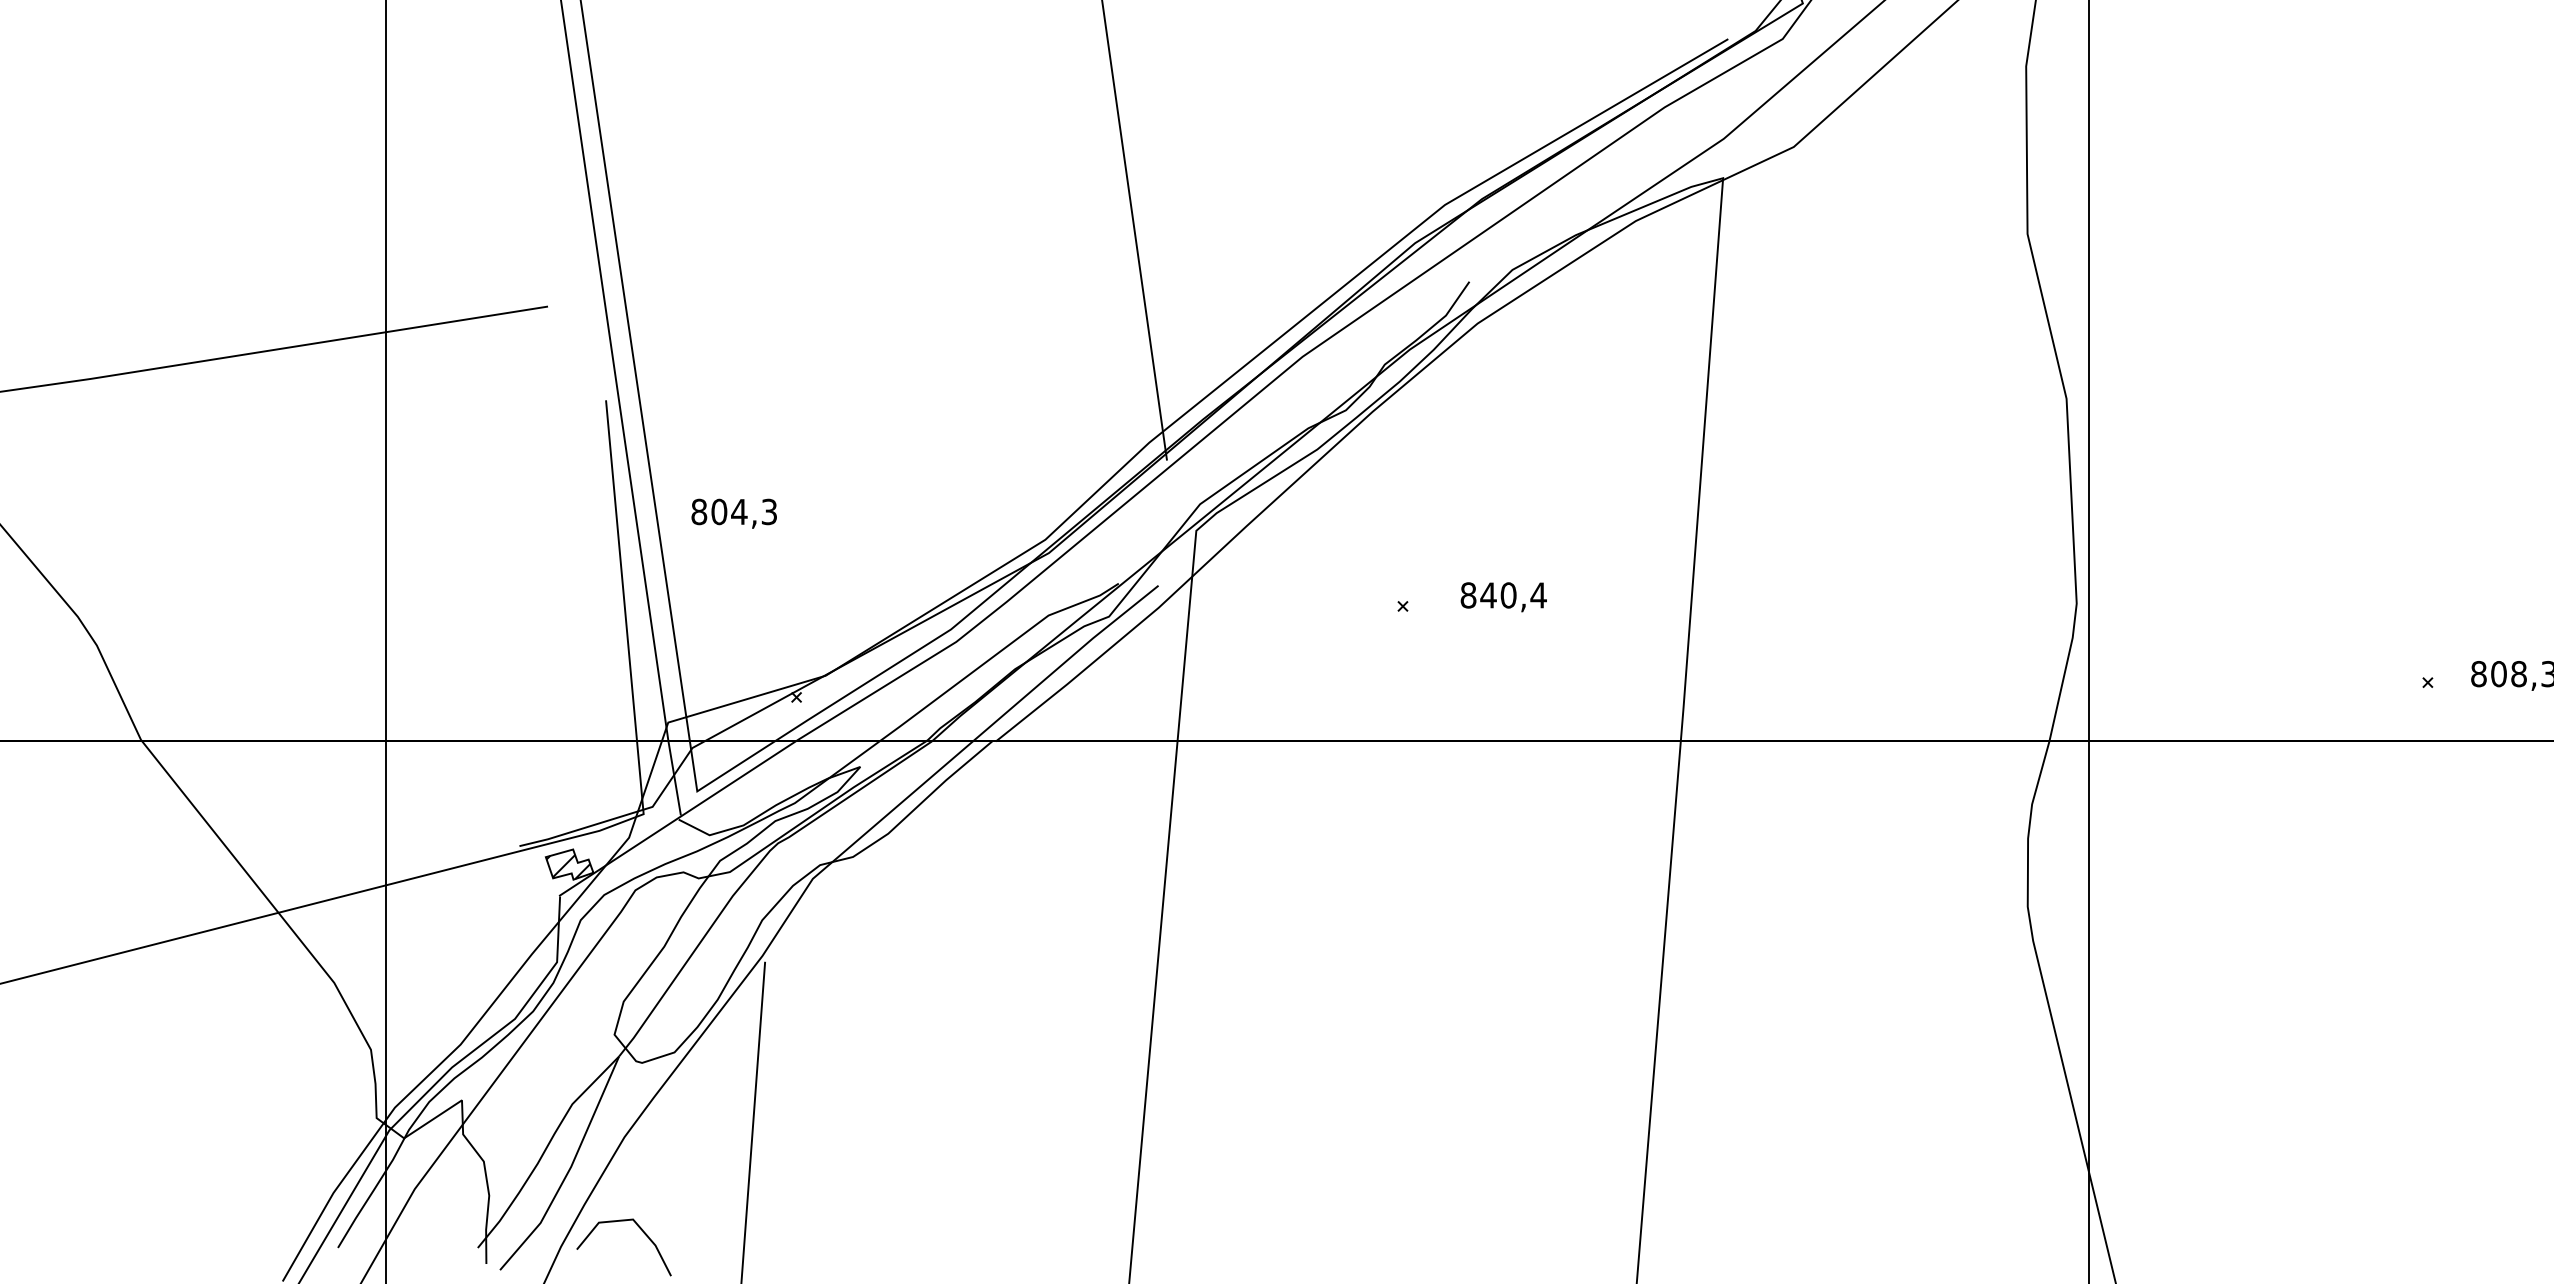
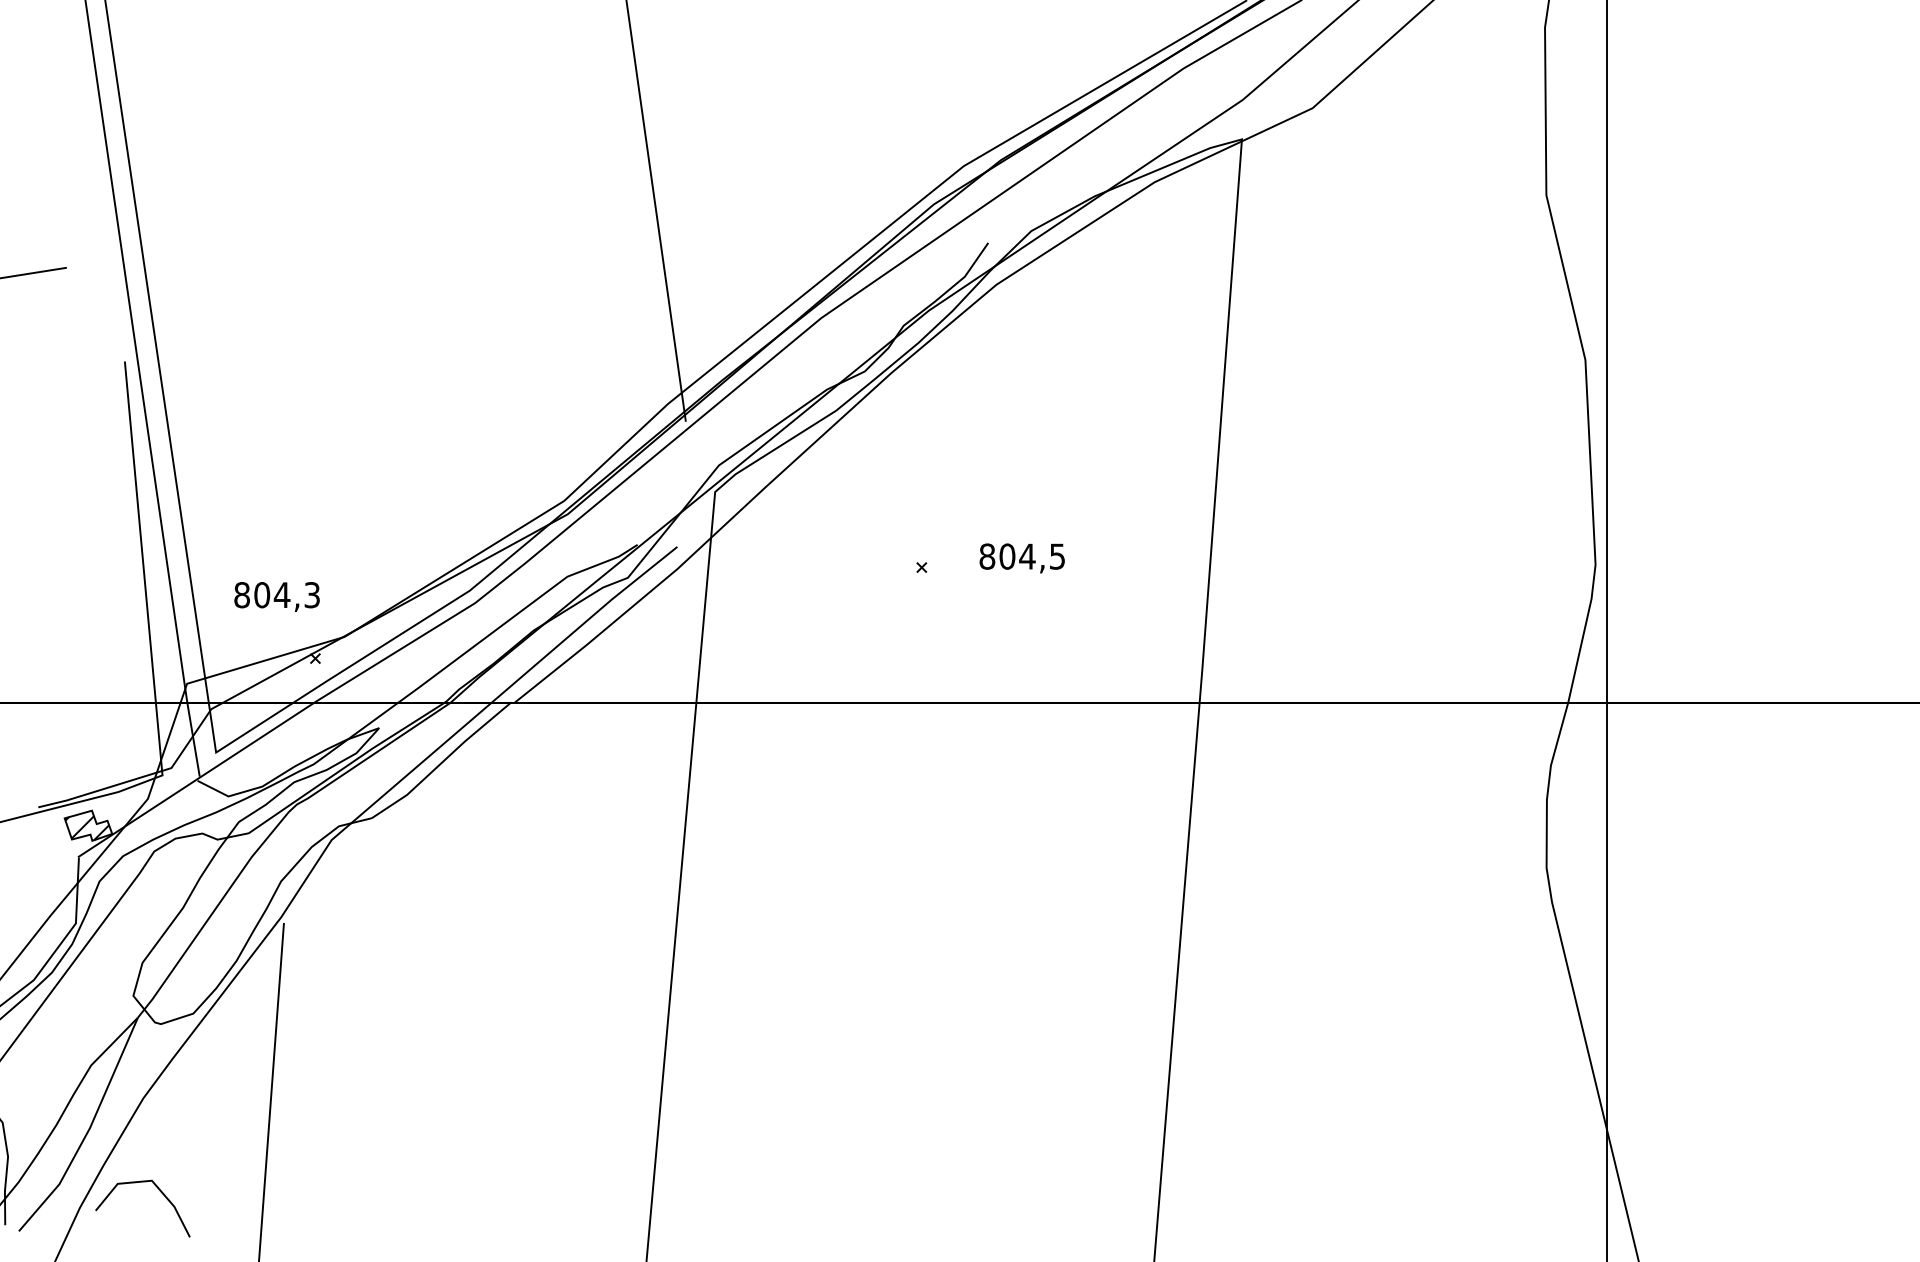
text: (733, 513) -> (276, 596), moved
text: (1513, 595) -> (1032, 556), 840,4 -> 804,5

